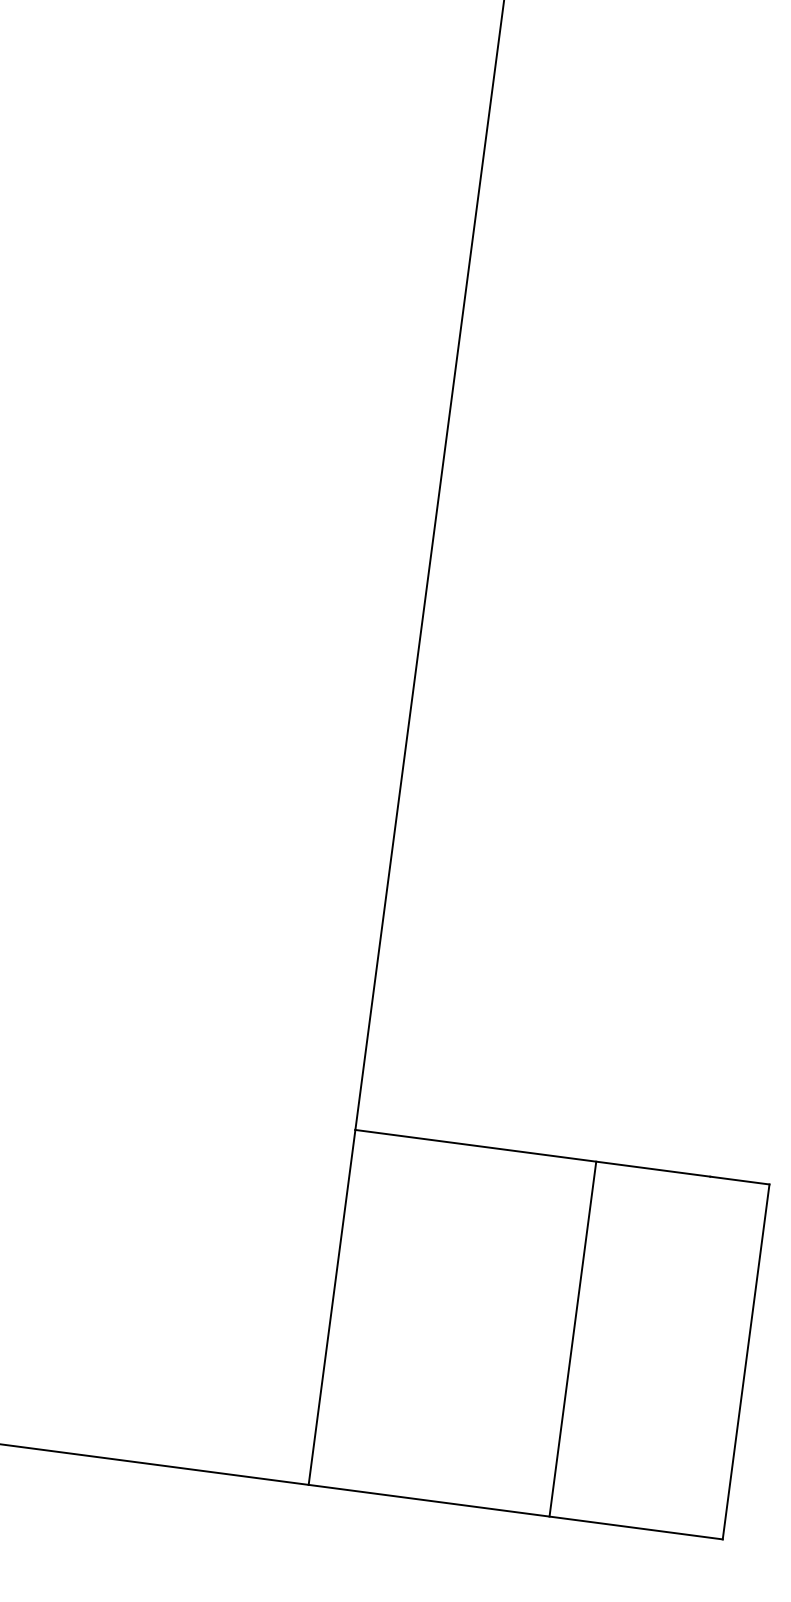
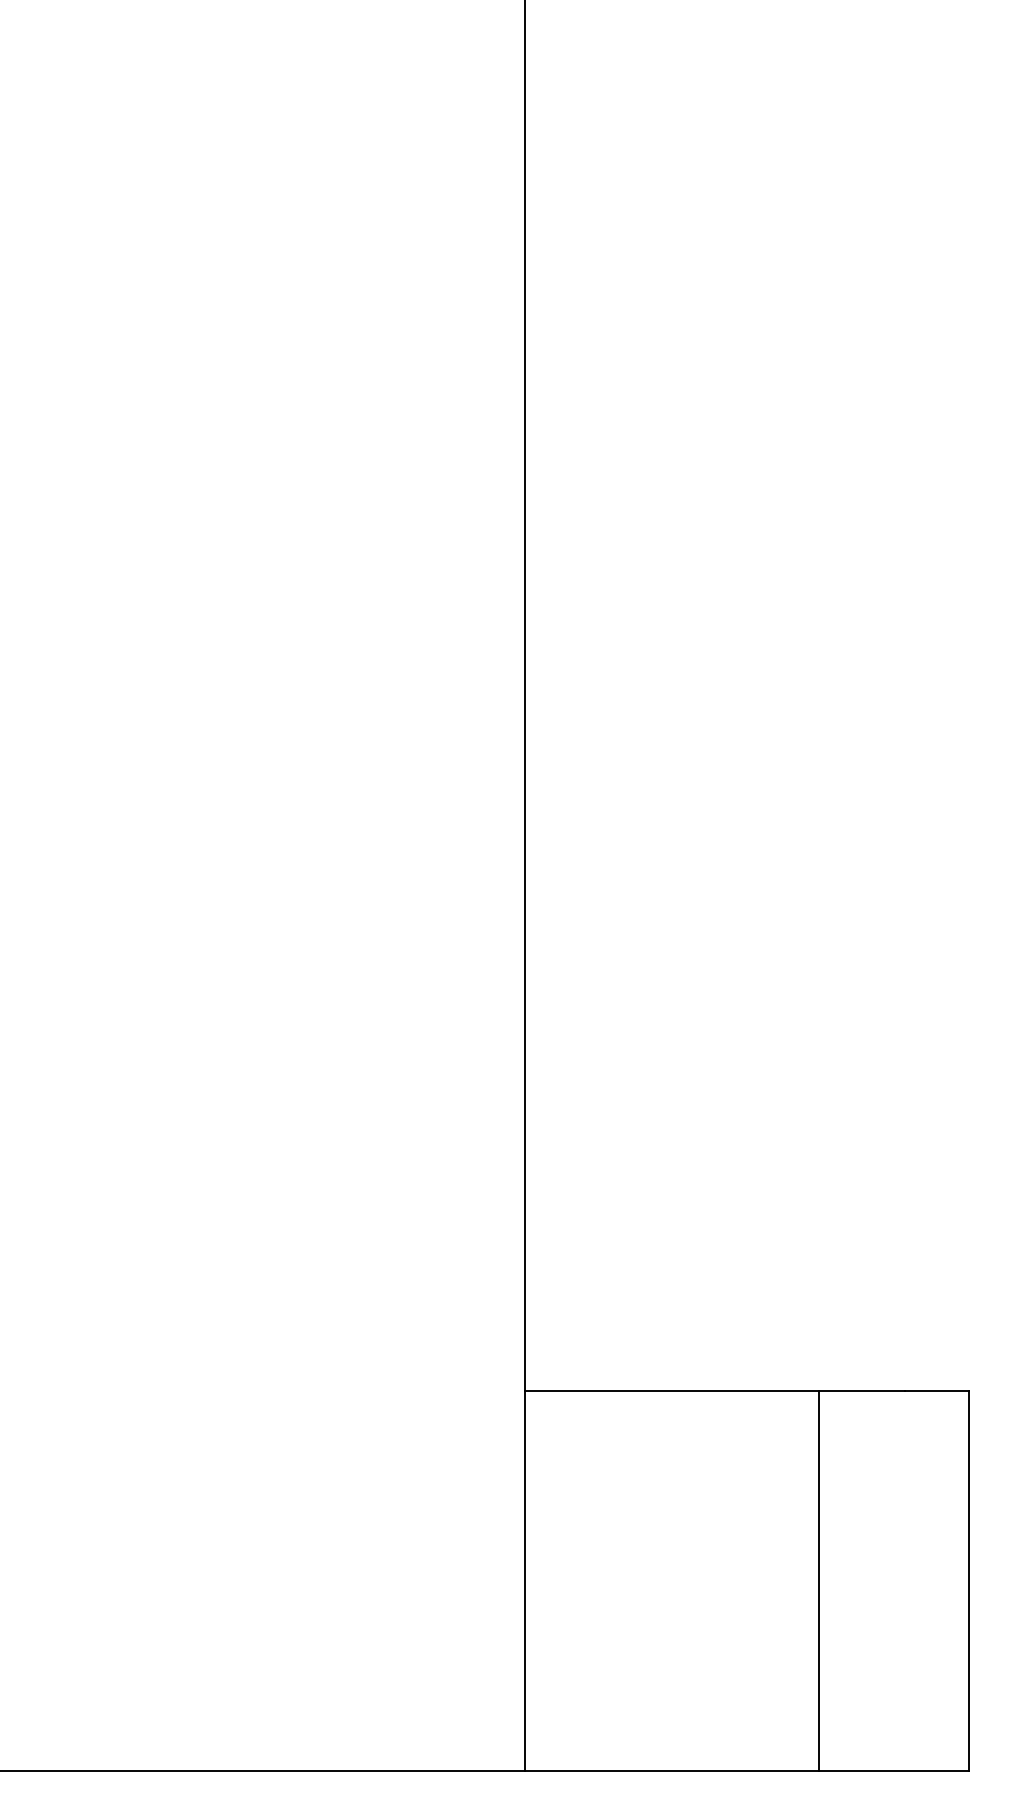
line: (573, 1338) -> (819, 1580), moved

